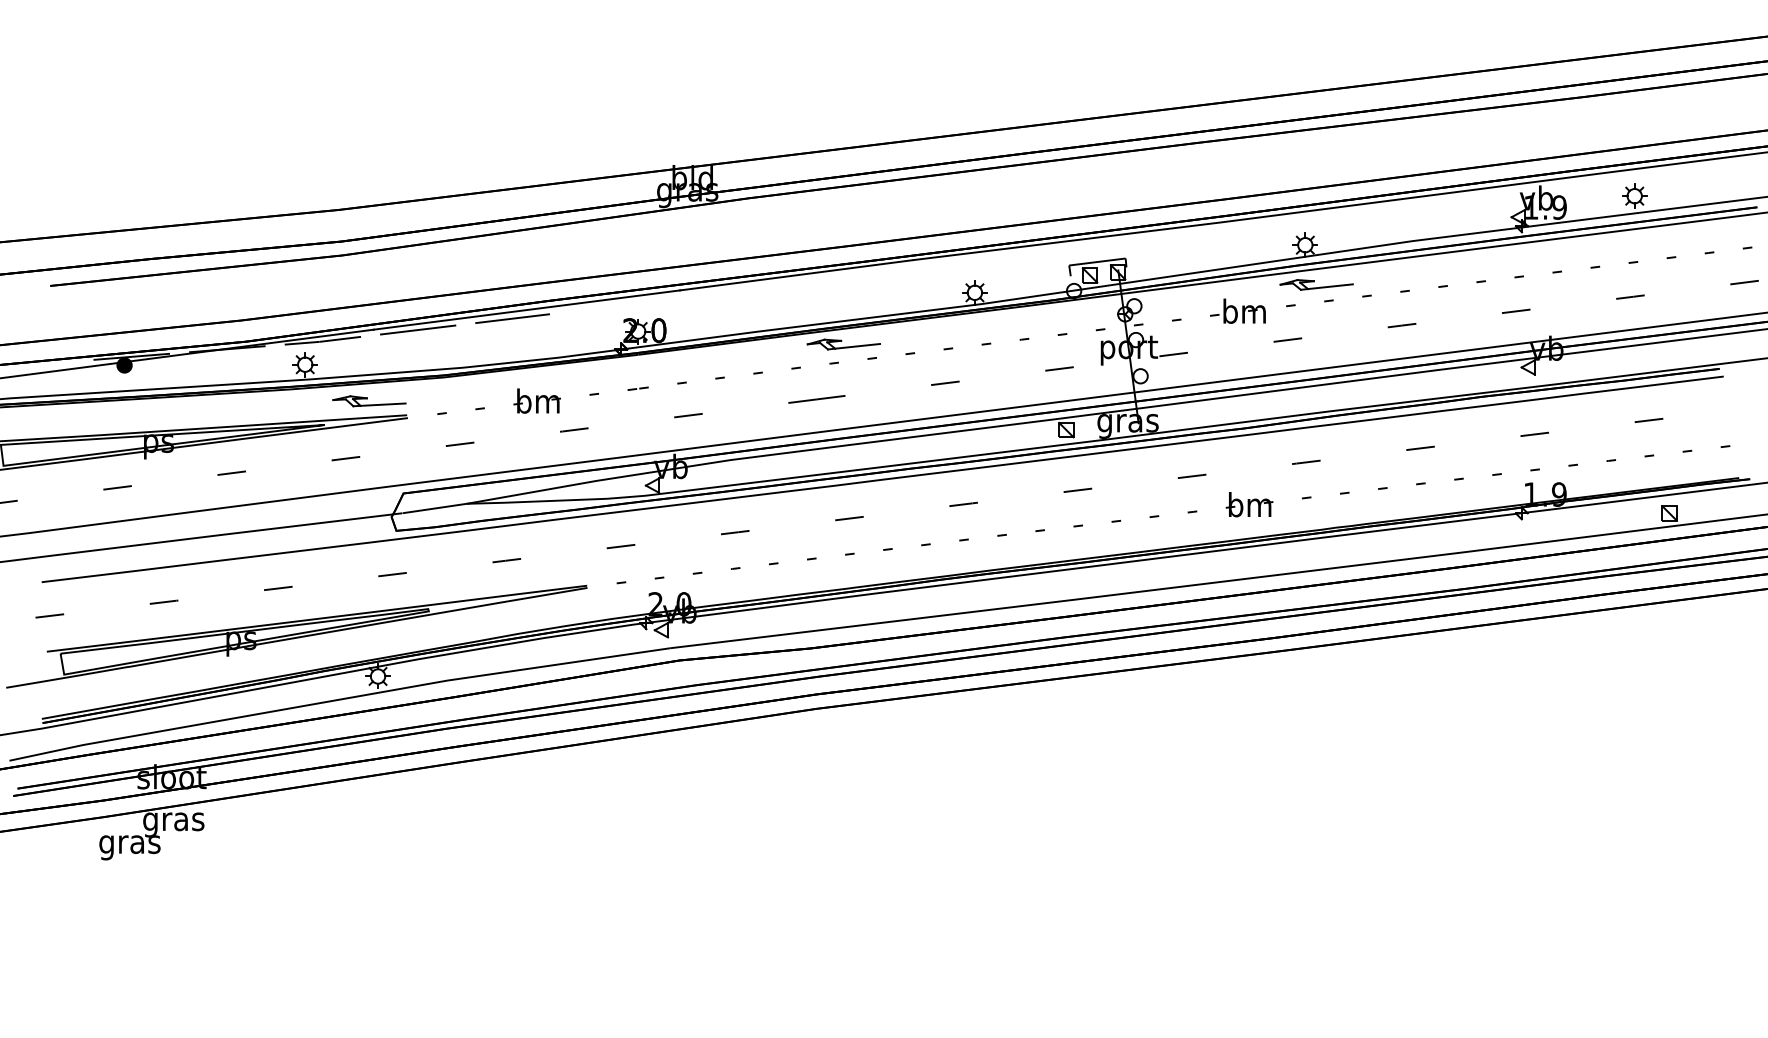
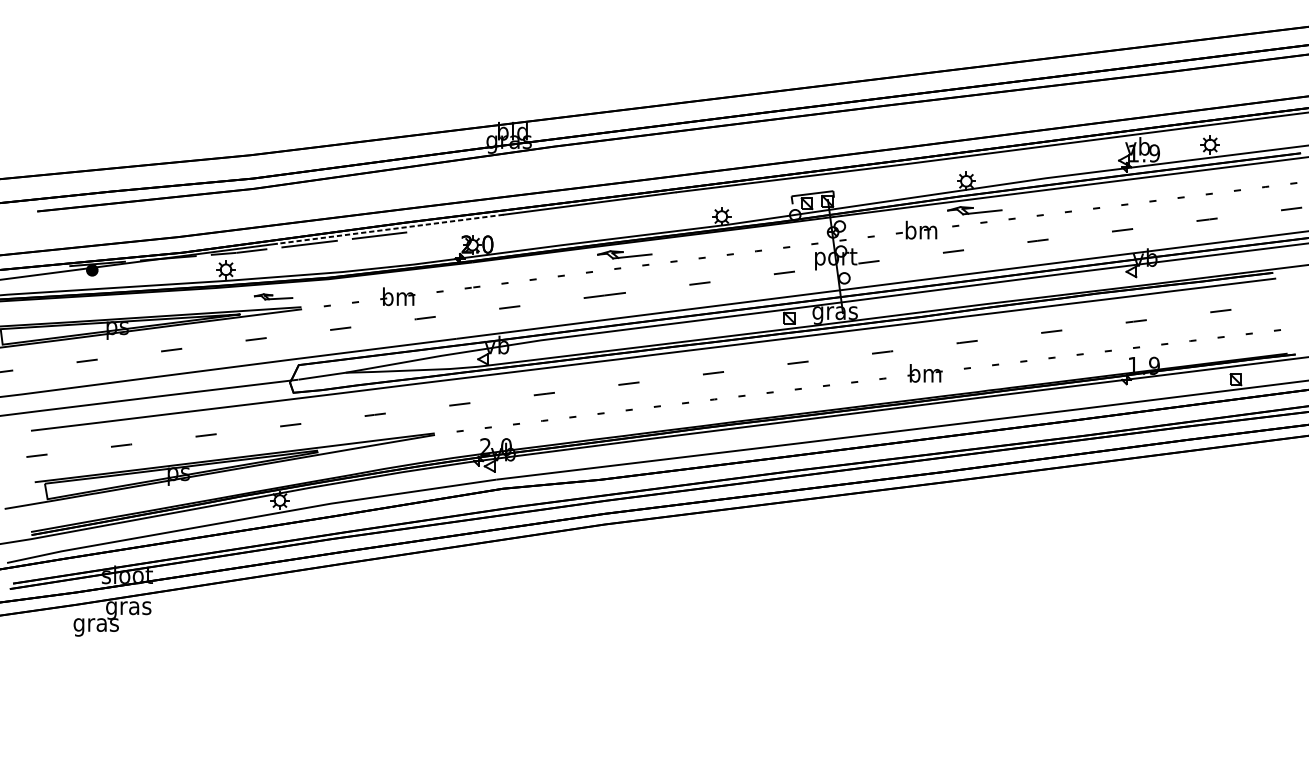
line: (526, 310) -> (389, 229), solid -> dashed
part: (369, 401) -> (273, 297), size x0.7

